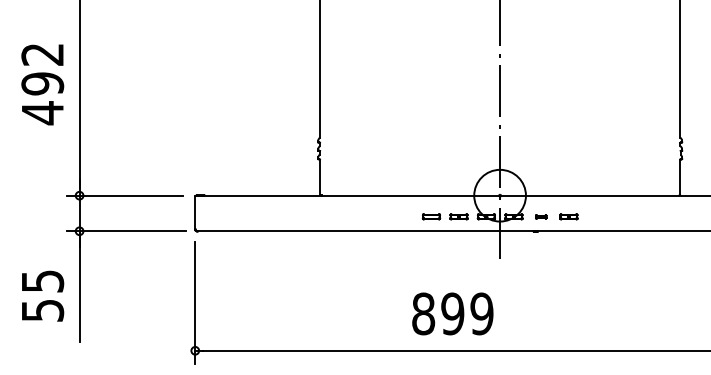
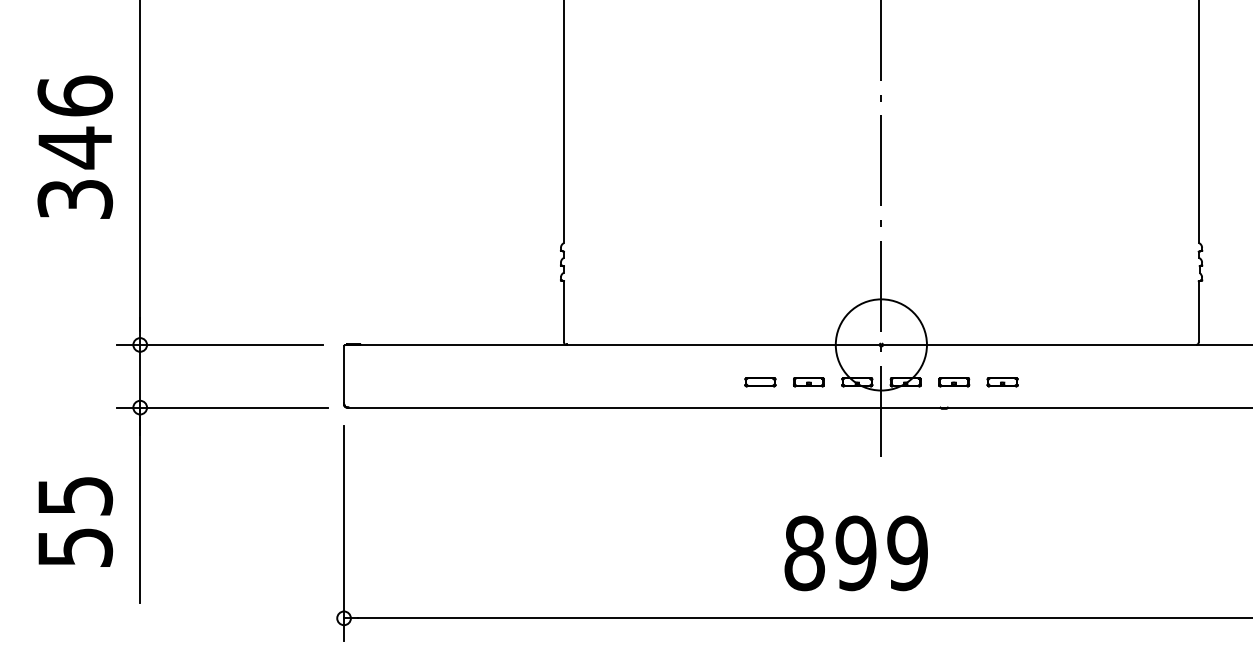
text: (42, 83) -> (74, 147), 492 -> 346
part: (540, 216) -> (952, 381), size x1.67
text: (452, 313) -> (855, 552), moved

